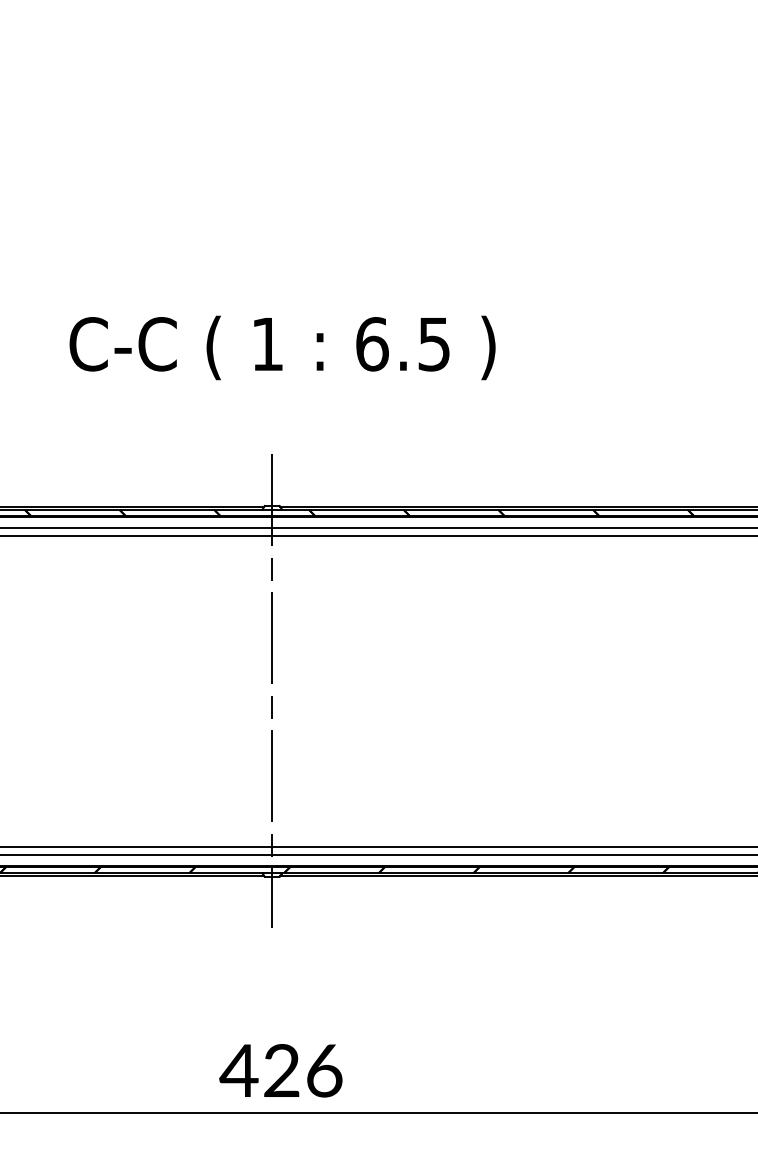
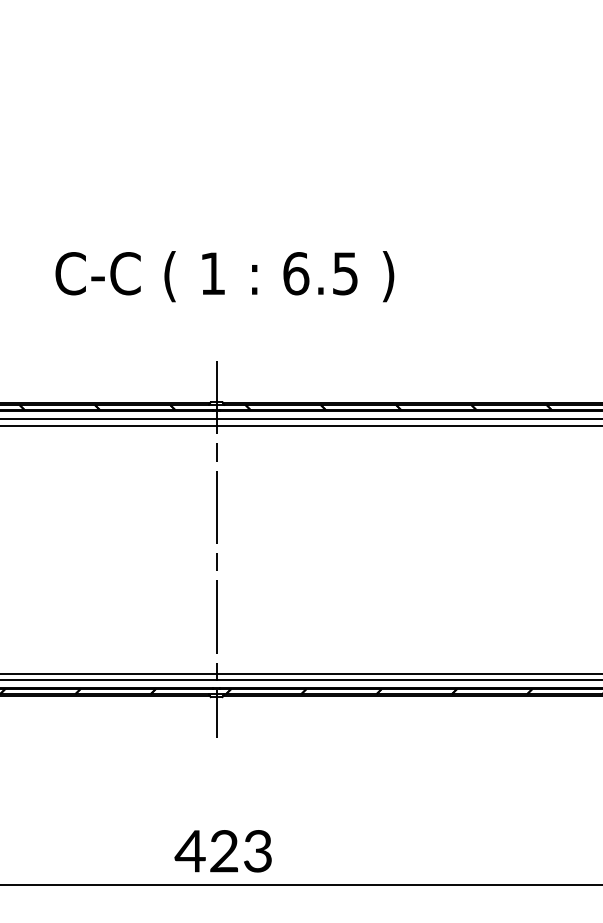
text: (324, 1070) -> (258, 851), 426 -> 423

